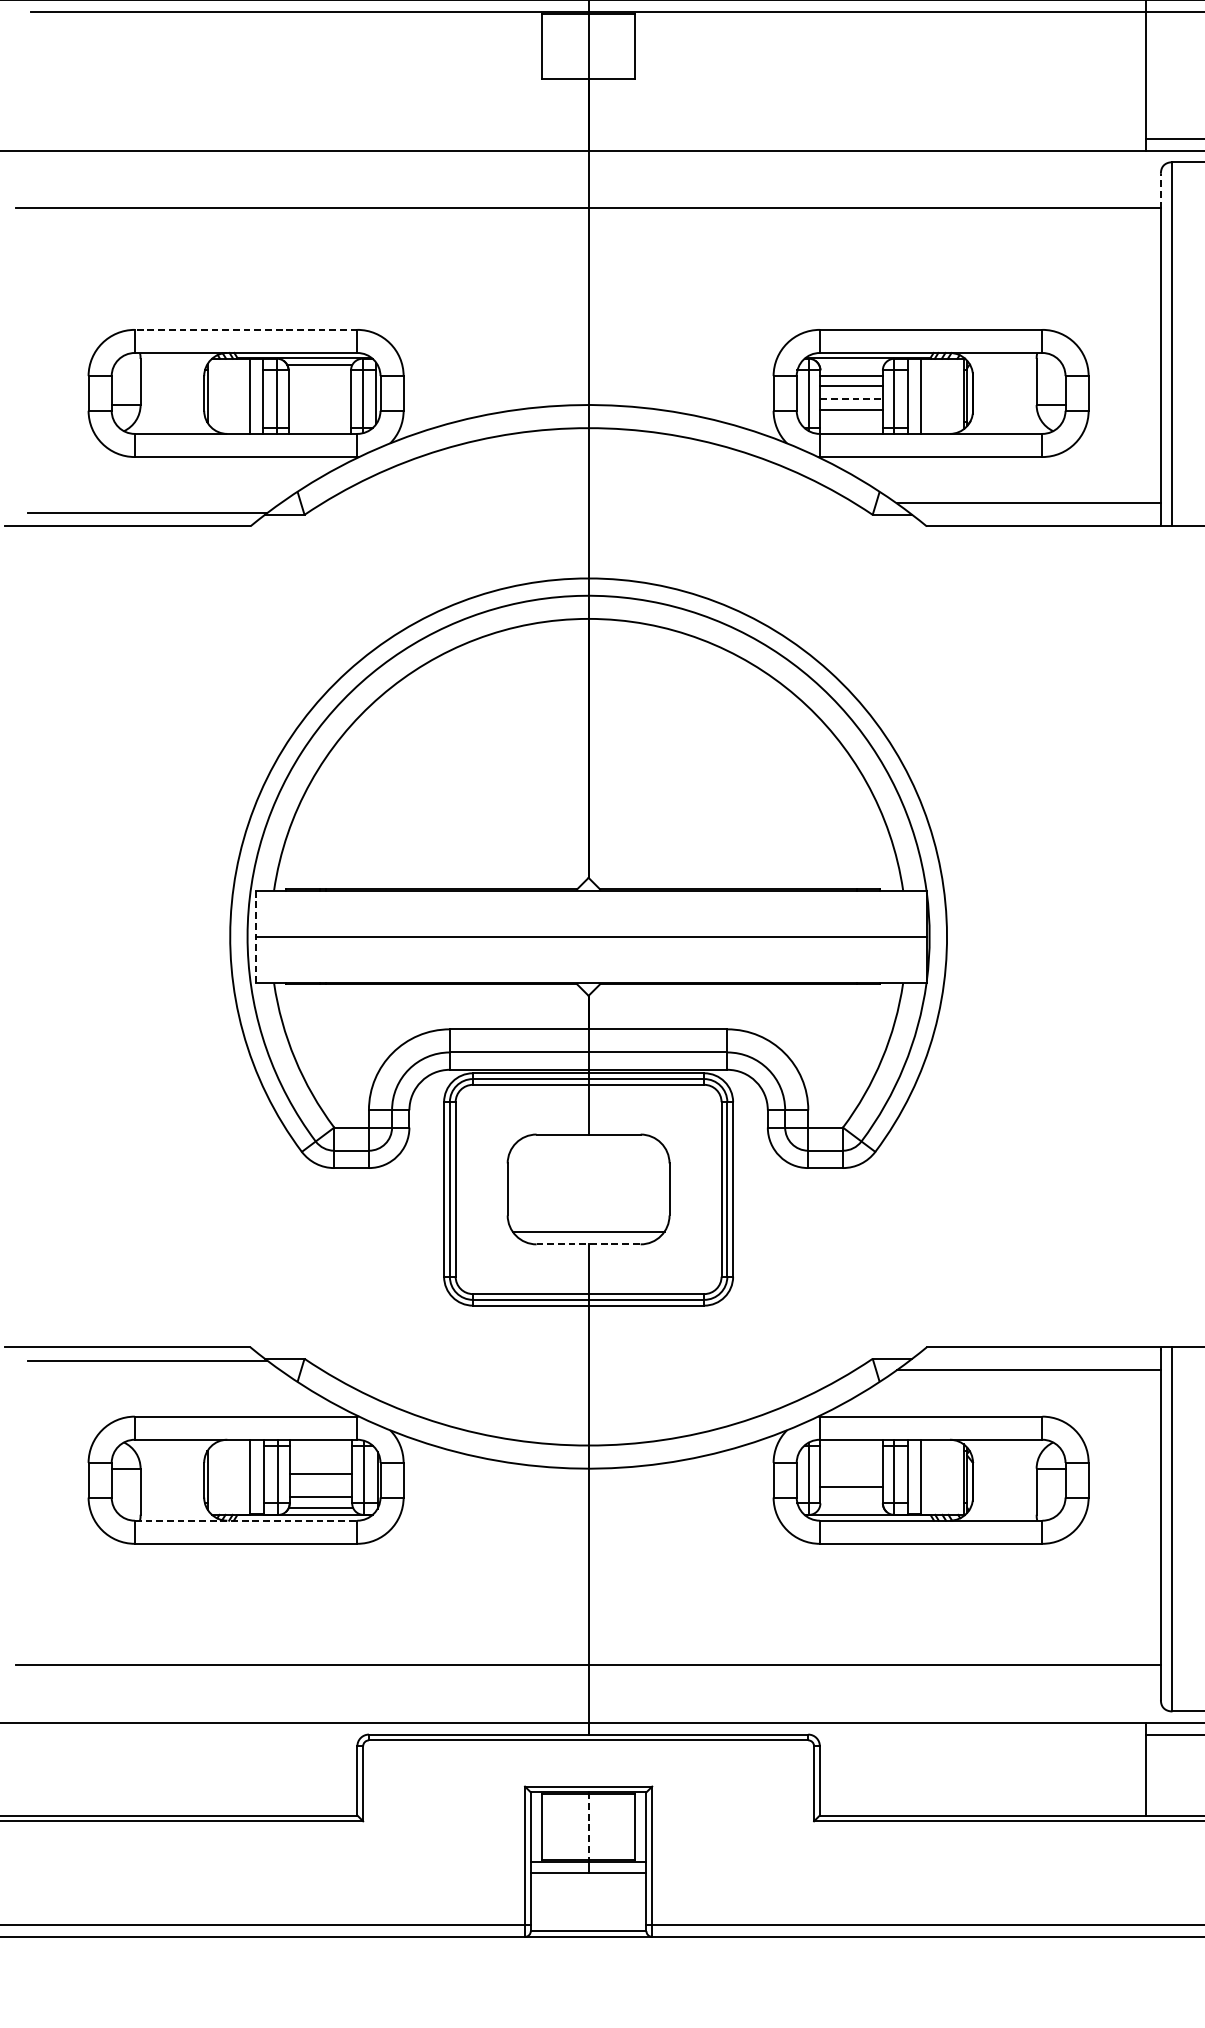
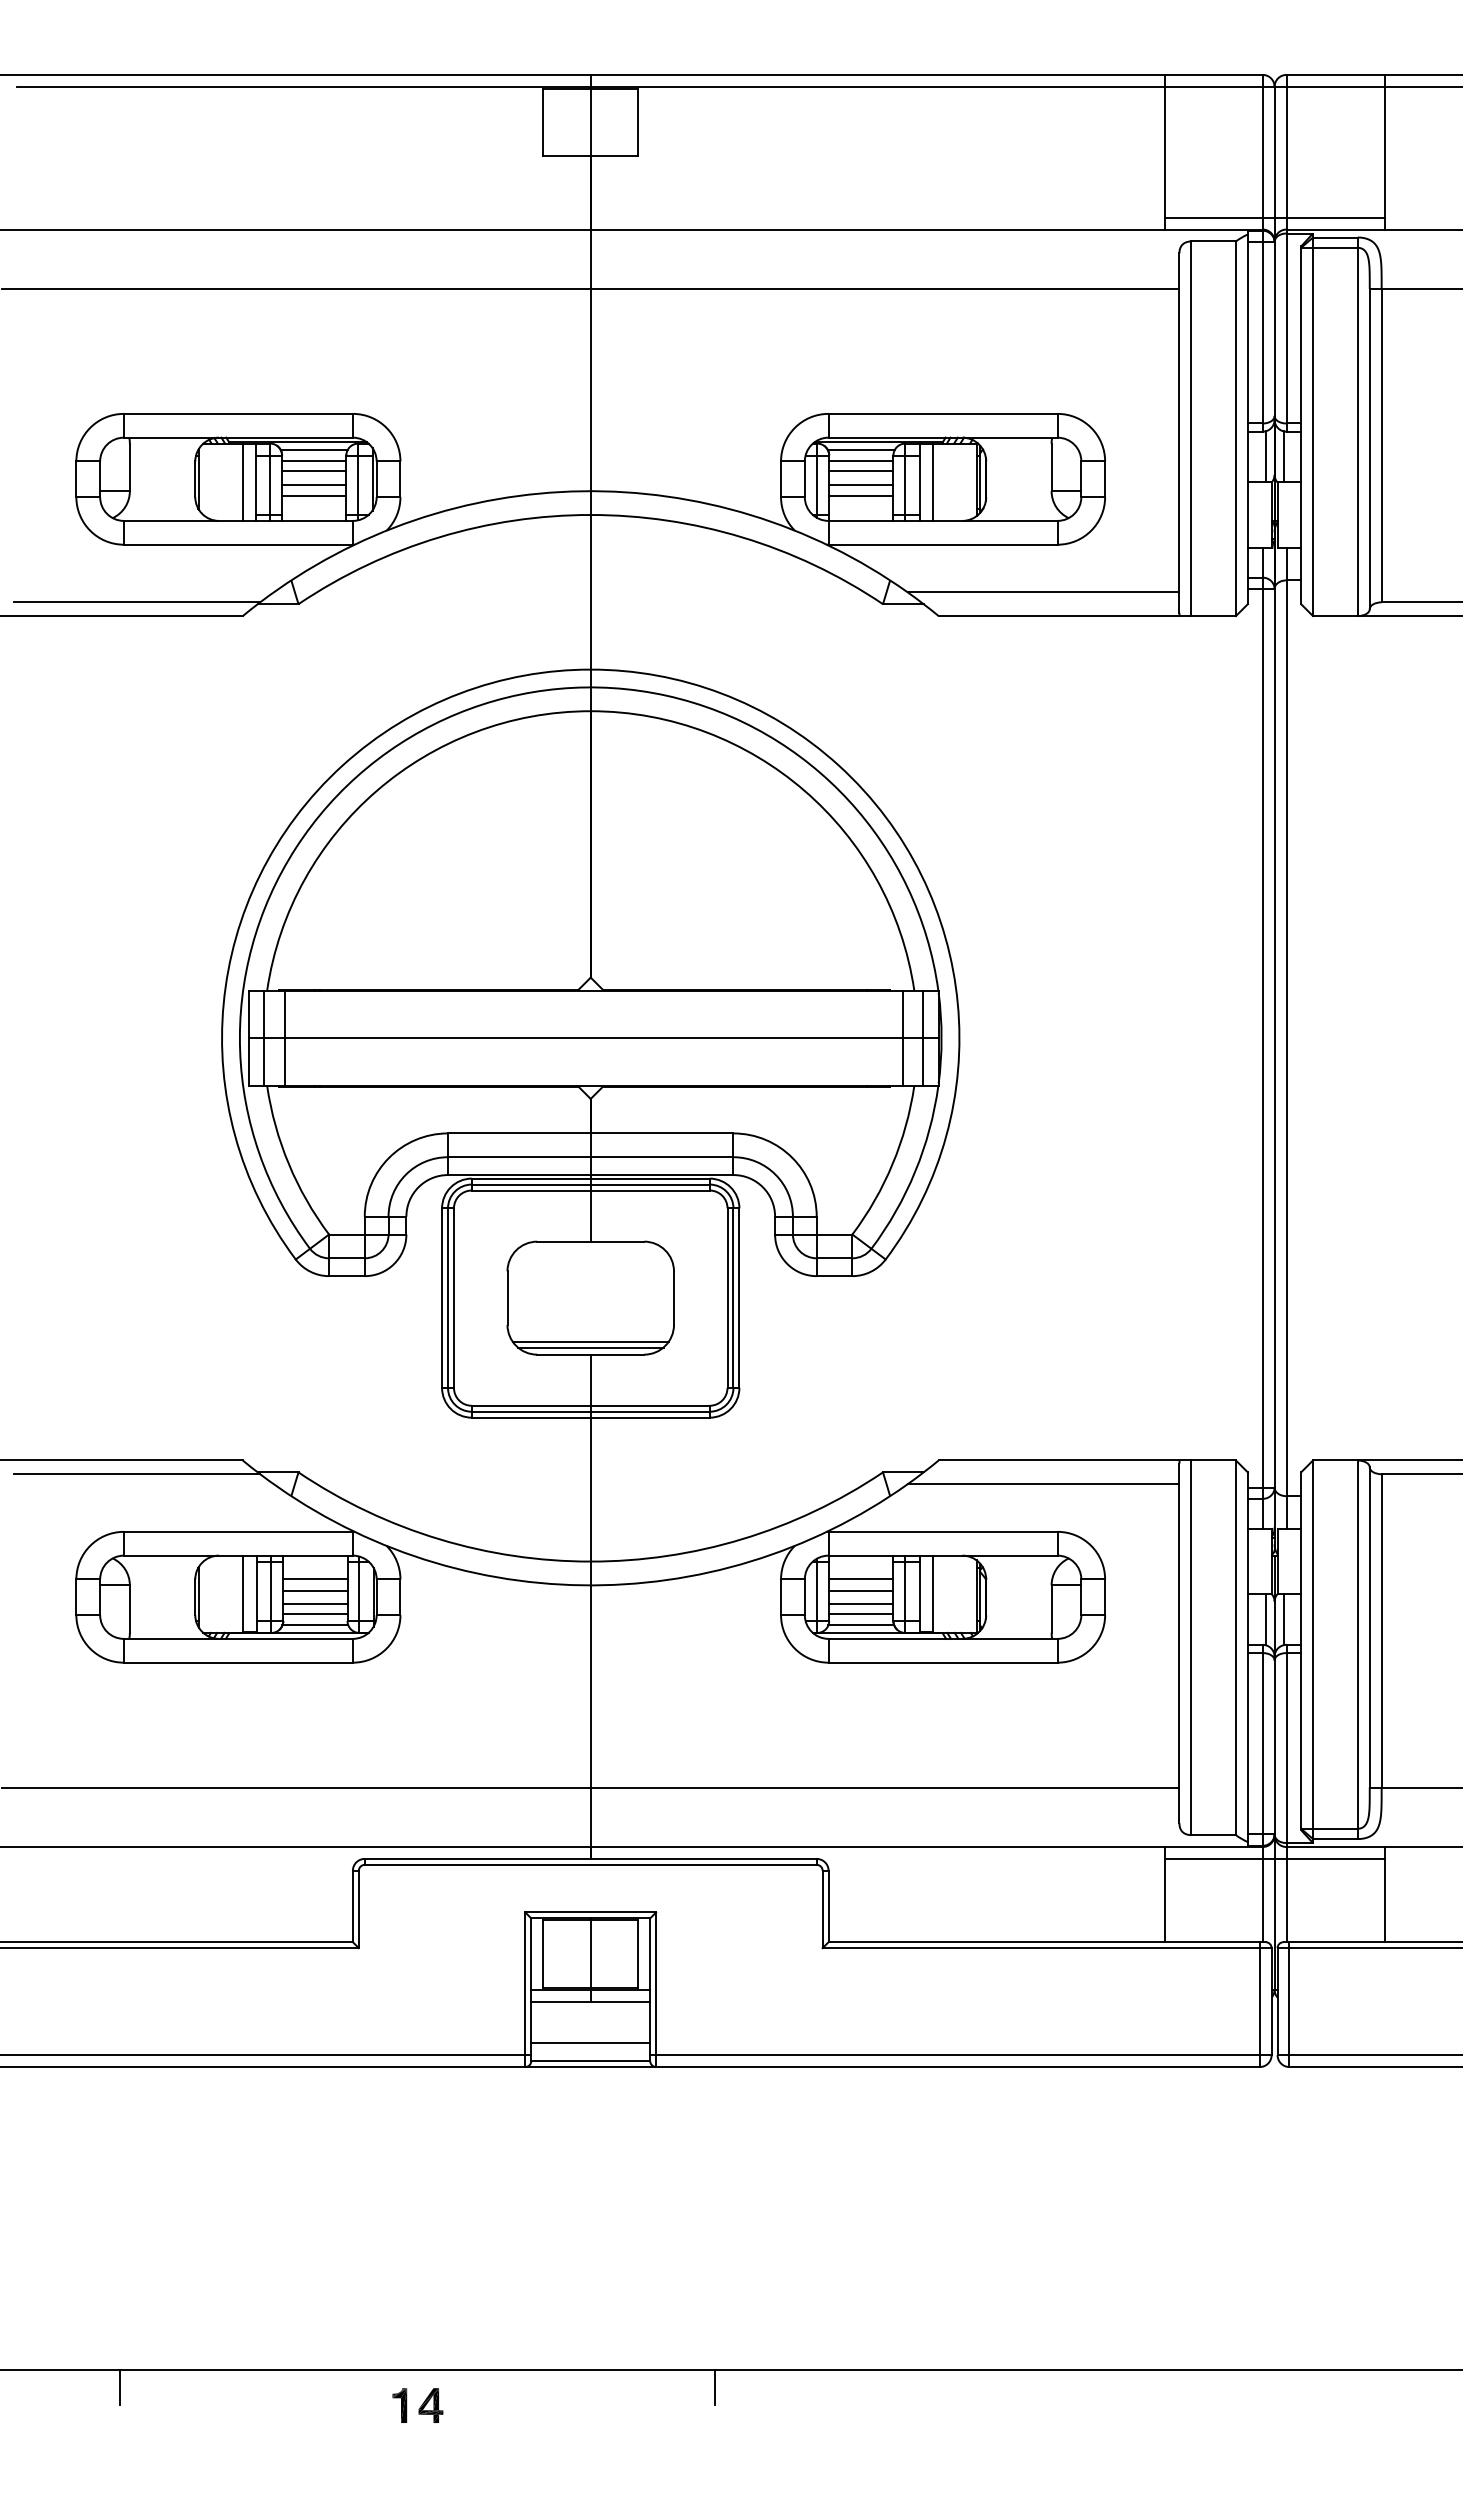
line: (1160, 191) -> (1179, 271), dashed -> solid
line: (245, 329) -> (237, 413), dashed -> solid
line: (850, 365) -> (860, 450), added
line: (320, 376) -> (314, 461), added
line: (320, 385) -> (314, 471), added
line: (320, 398) -> (314, 484), added
line: (851, 398) -> (861, 484), dashed -> solid
line: (320, 410) -> (314, 496), added
line: (271, 936) -> (264, 1037), added
line: (290, 936) -> (284, 1037), added
line: (891, 936) -> (902, 1037), added
line: (912, 936) -> (923, 1037), added
line: (255, 937) -> (248, 1038), dashed -> solid
line: (588, 1237) -> (590, 1347), added
line: (588, 1244) -> (590, 1354), dashed -> solid
line: (321, 1461) -> (315, 1578), added
line: (851, 1461) -> (861, 1578), added
line: (851, 1473) -> (861, 1590), added
line: (321, 1487) -> (315, 1604), added
line: (851, 1496) -> (861, 1614), added
line: (851, 1507) -> (861, 1625), added
line: (246, 1520) -> (238, 1638), dashed -> solid
line: (588, 1827) -> (590, 1954), dashed -> solid
line: (588, 1914) -> (590, 2043), added

